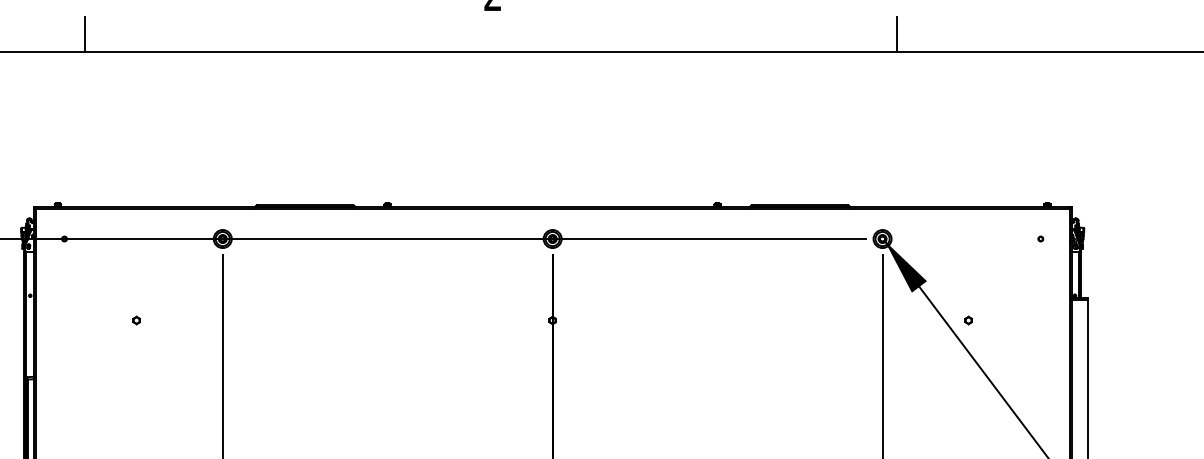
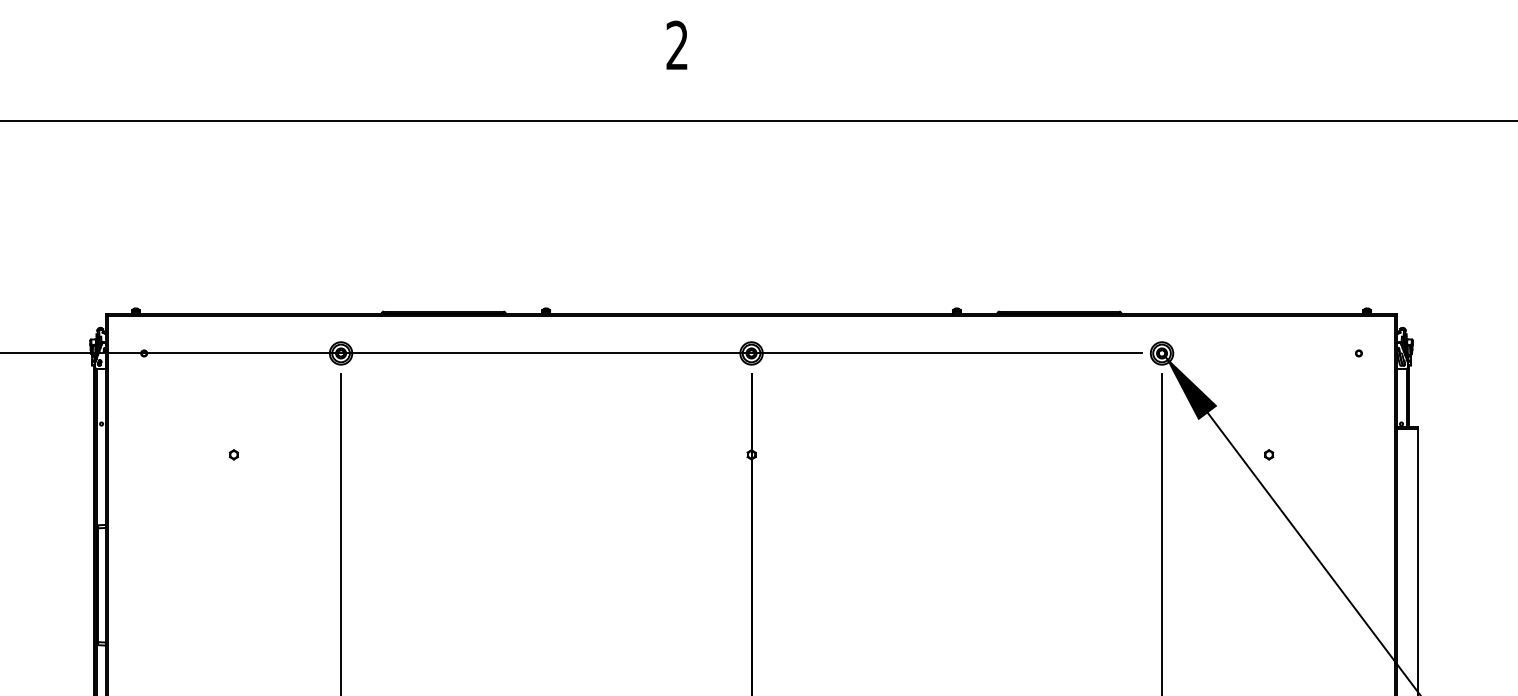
line: (84, 34) -> (169, 99), removed
line: (896, 34) -> (1179, 99), removed

